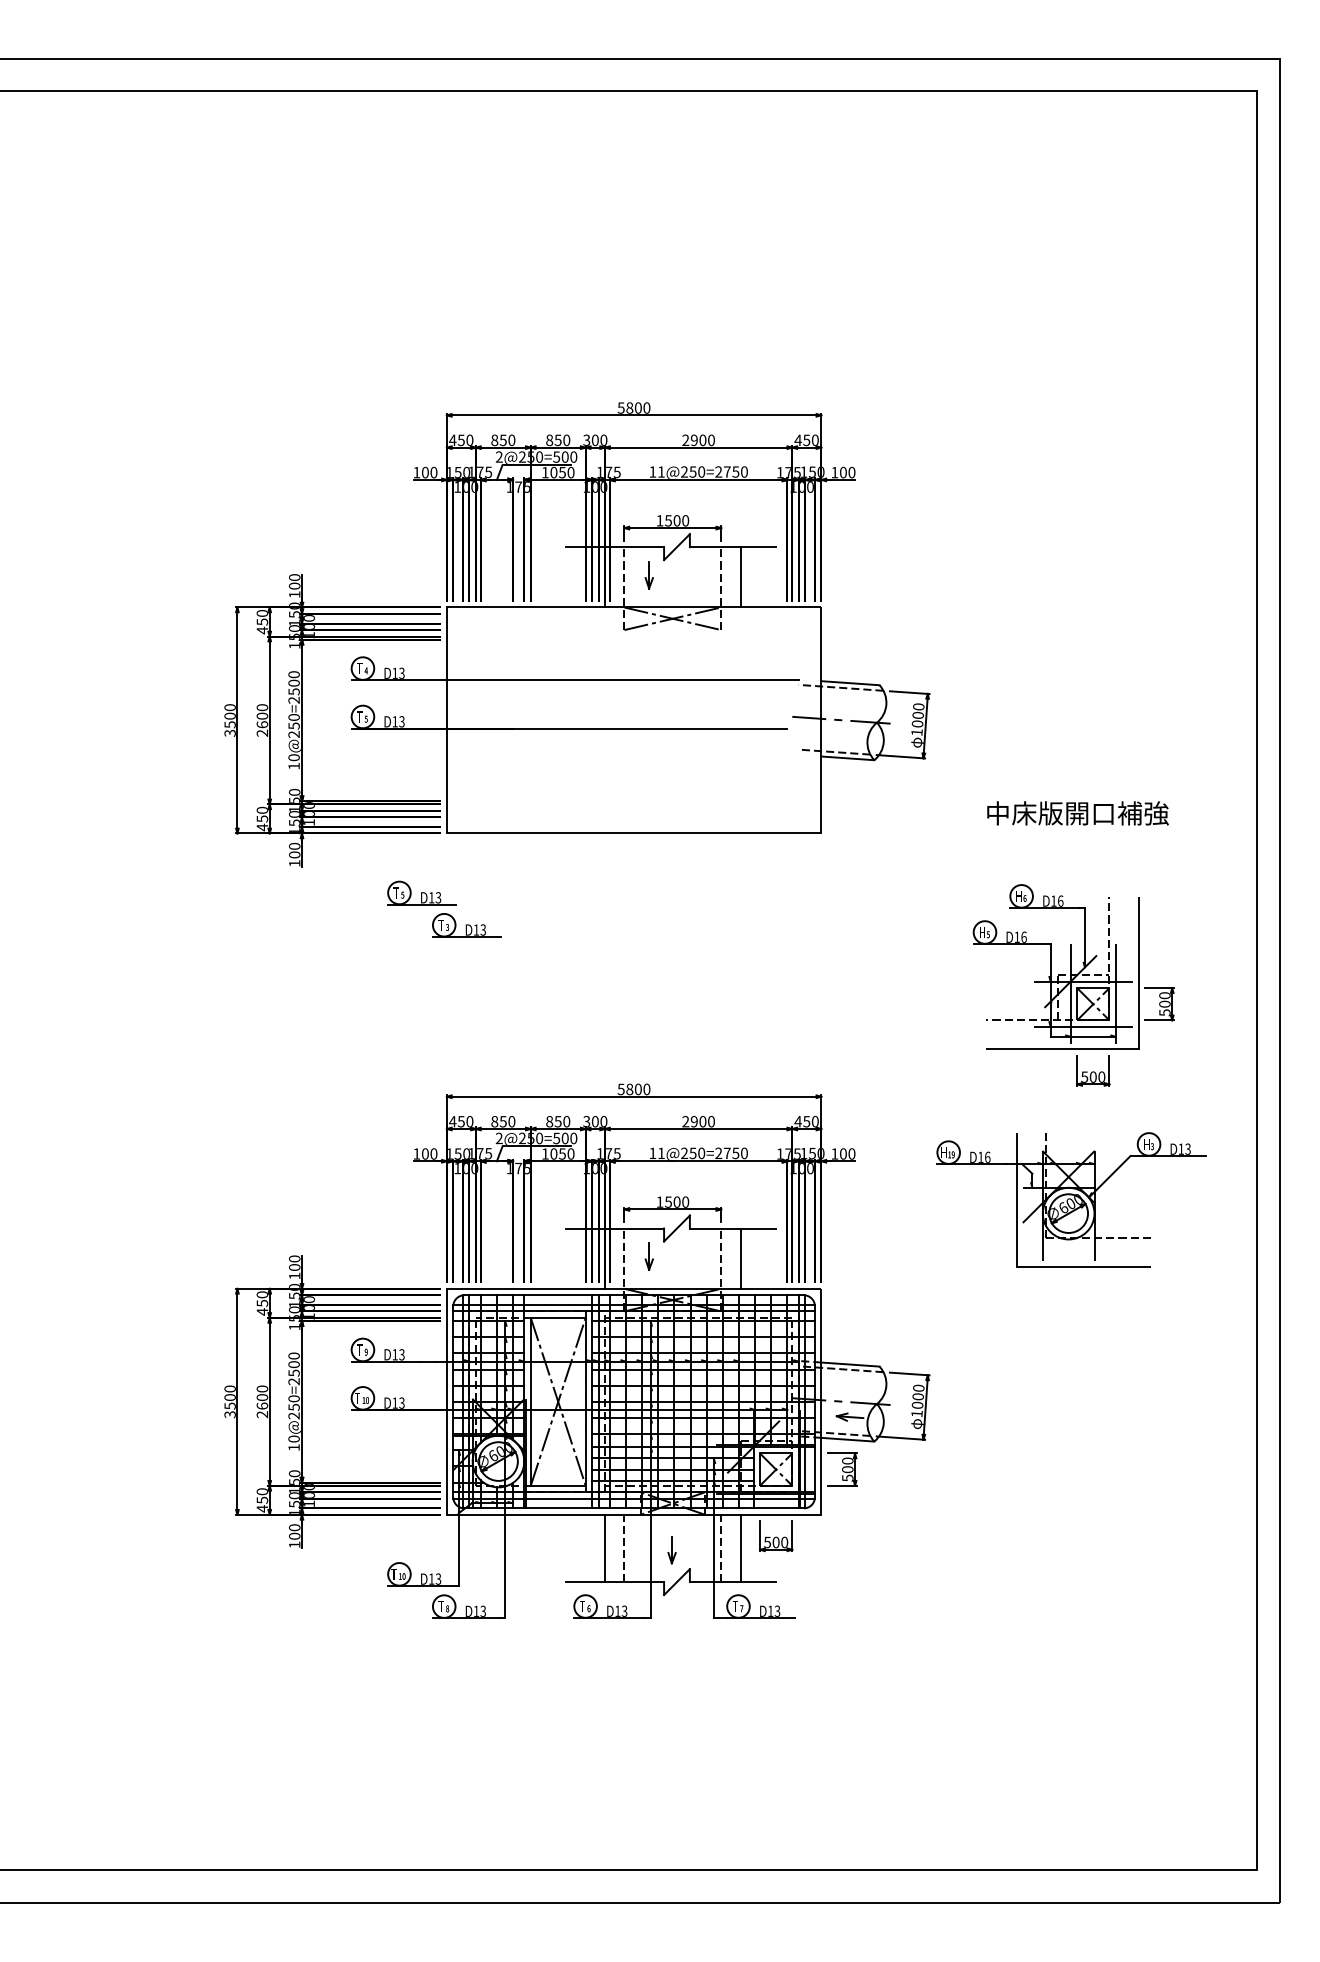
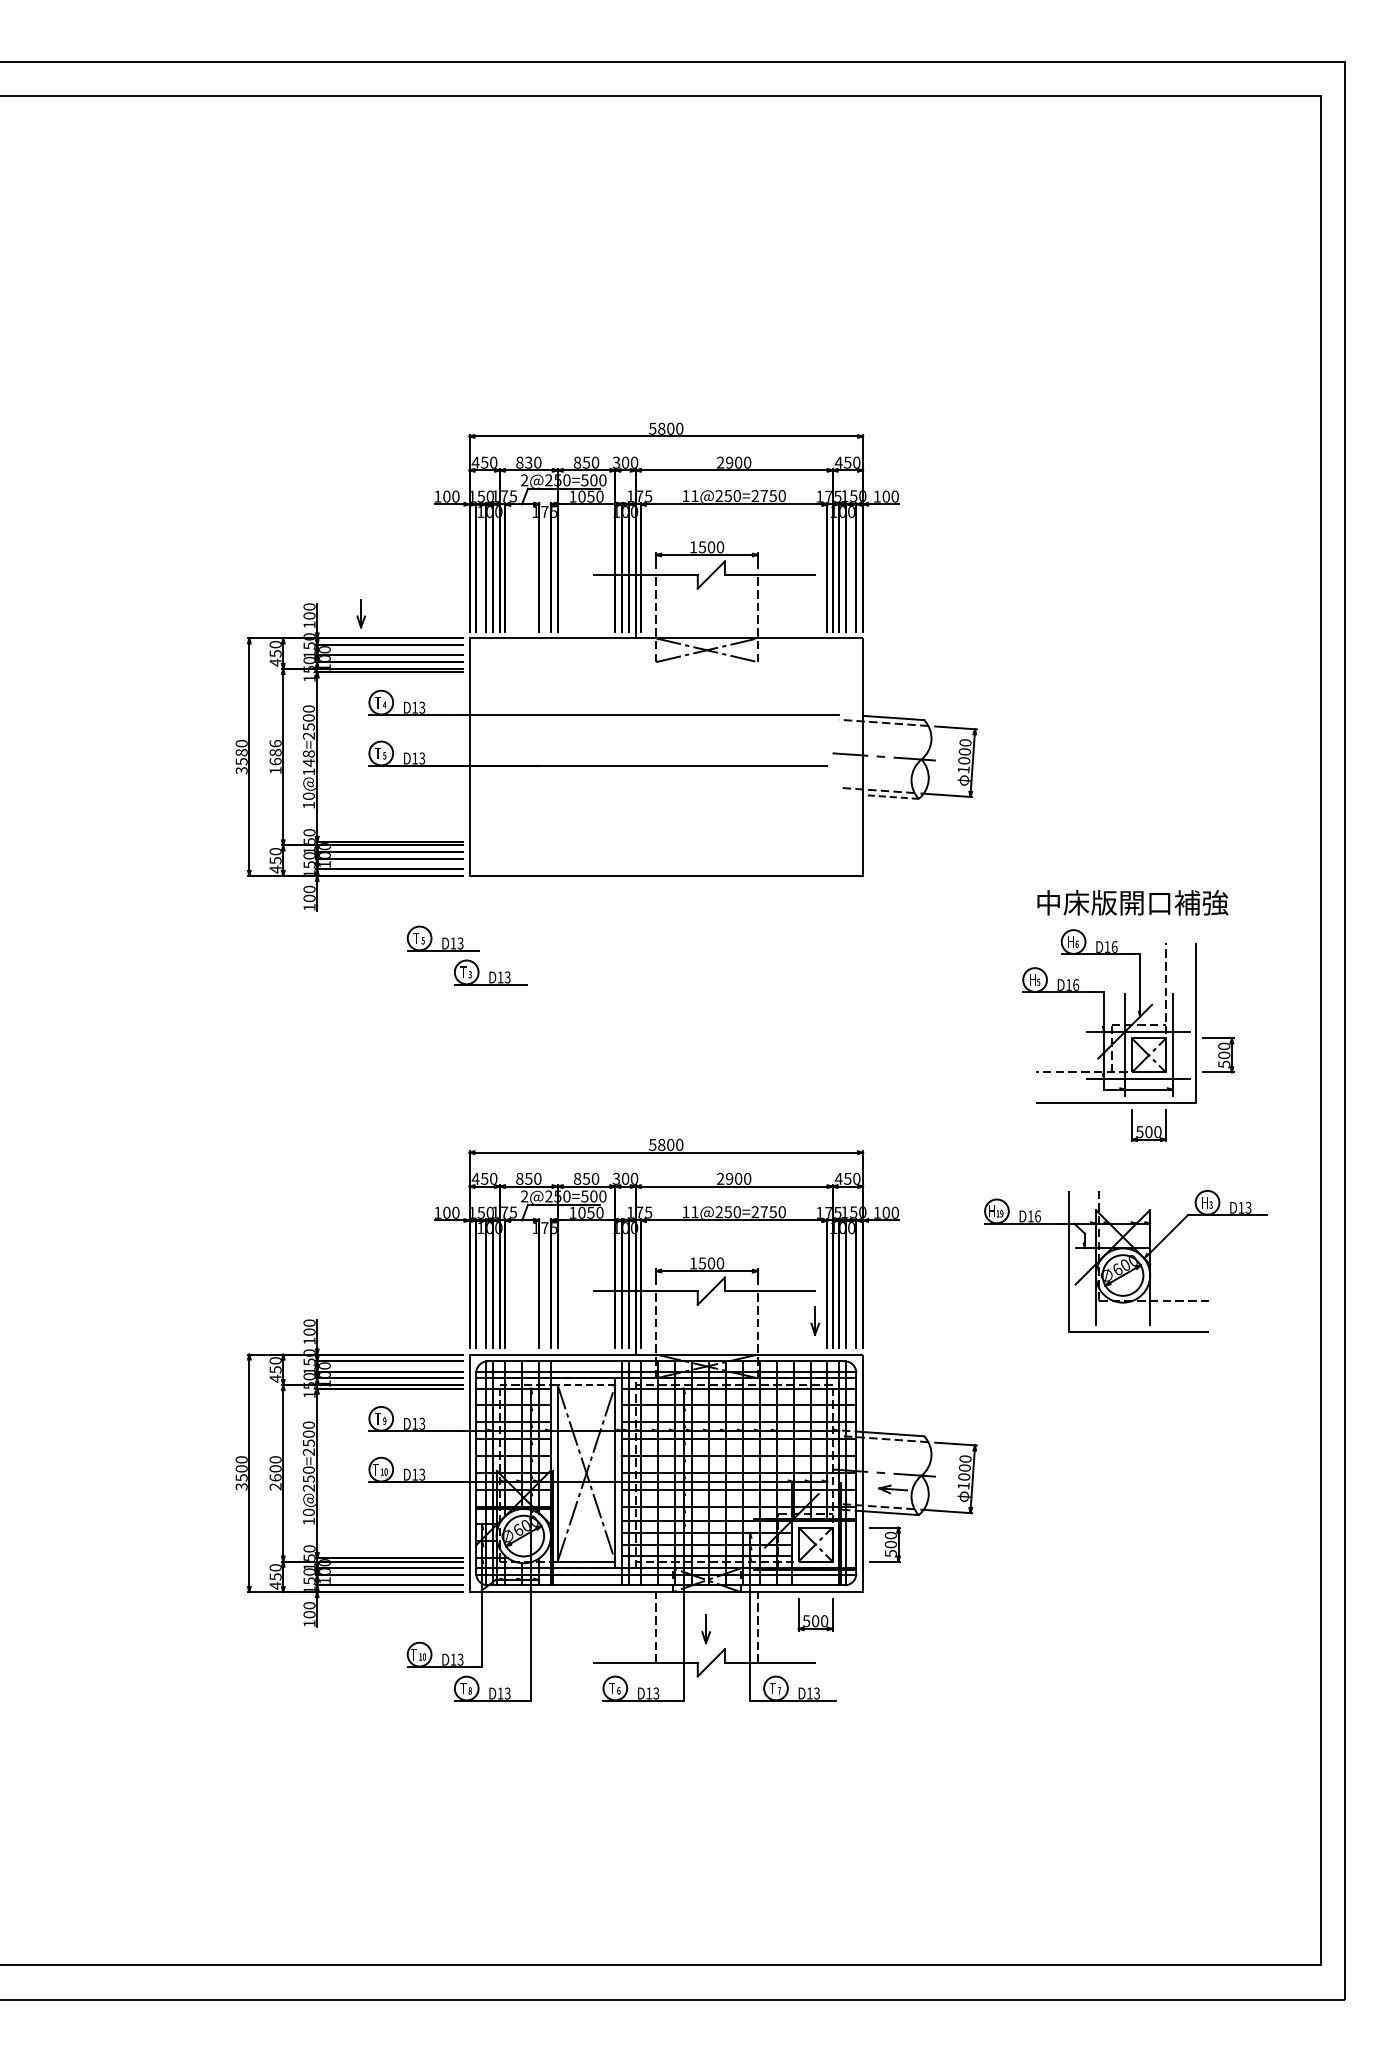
text: (503, 440) -> (528, 462), 850 -> 830
part: (649, 575) -> (361, 613), moved
line: (740, 577) -> (778, 606), removed
text: (229, 716) -> (241, 752), 3500 -> 3580
text: (262, 719) -> (275, 756), 2600 -> 1686
text: (293, 725) -> (308, 762), 10@250=2500 -> 10@148=2500
line: (847, 757) -> (890, 796), solid -> dashed
text: (1077, 813) -> (1132, 902), moved
part: (649, 1256) -> (815, 1320), moved
line: (740, 1258) -> (778, 1322), removed
line: (558, 1318) -> (586, 1385), solid -> dashed
line: (604, 1548) -> (635, 1627), removed
line: (740, 1548) -> (778, 1627), removed

